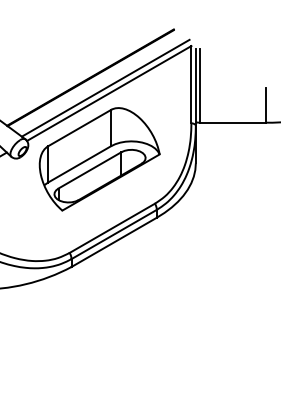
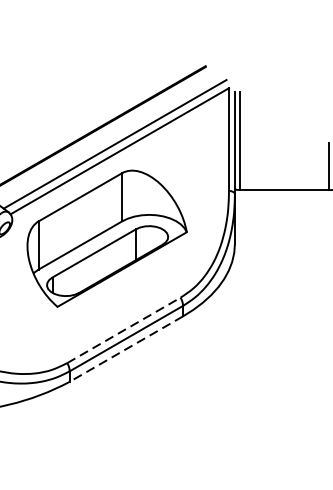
line: (112, 228) -> (124, 330), solid -> dashed
line: (113, 242) -> (125, 349), solid -> dashed

